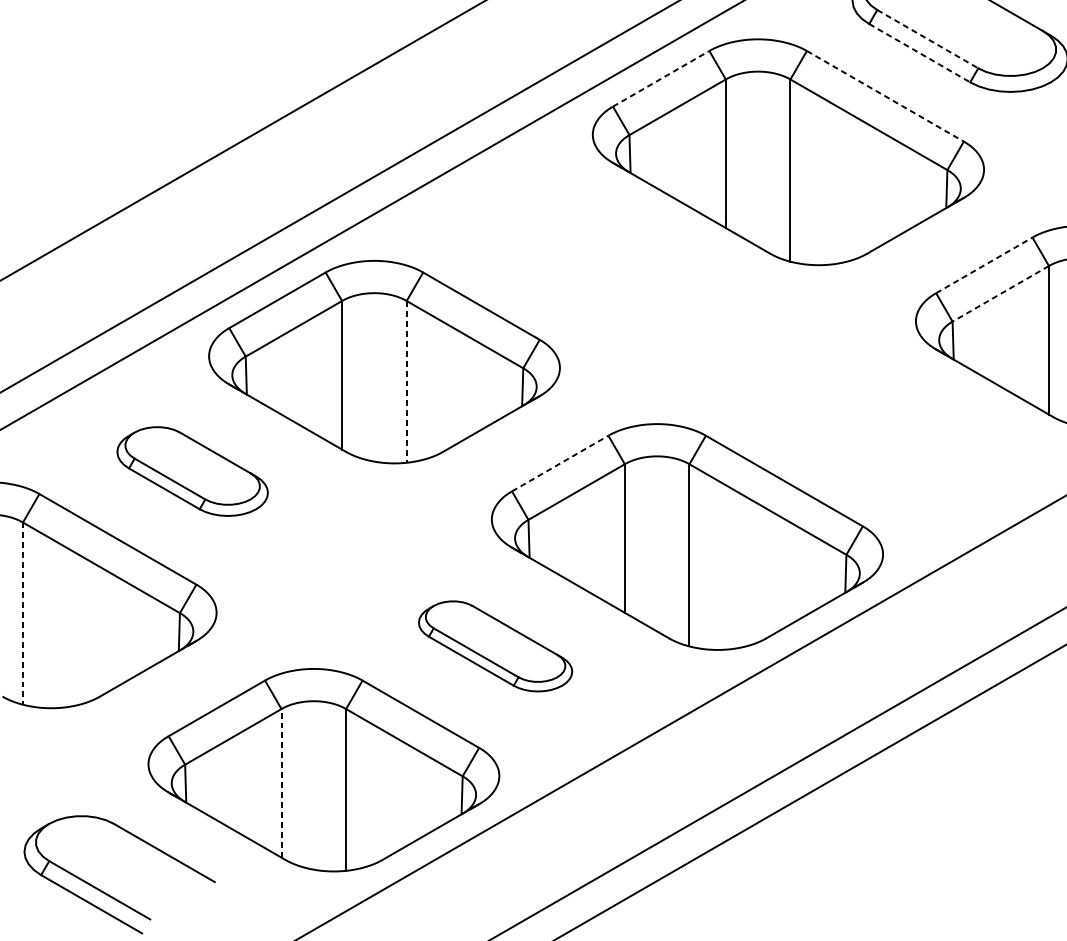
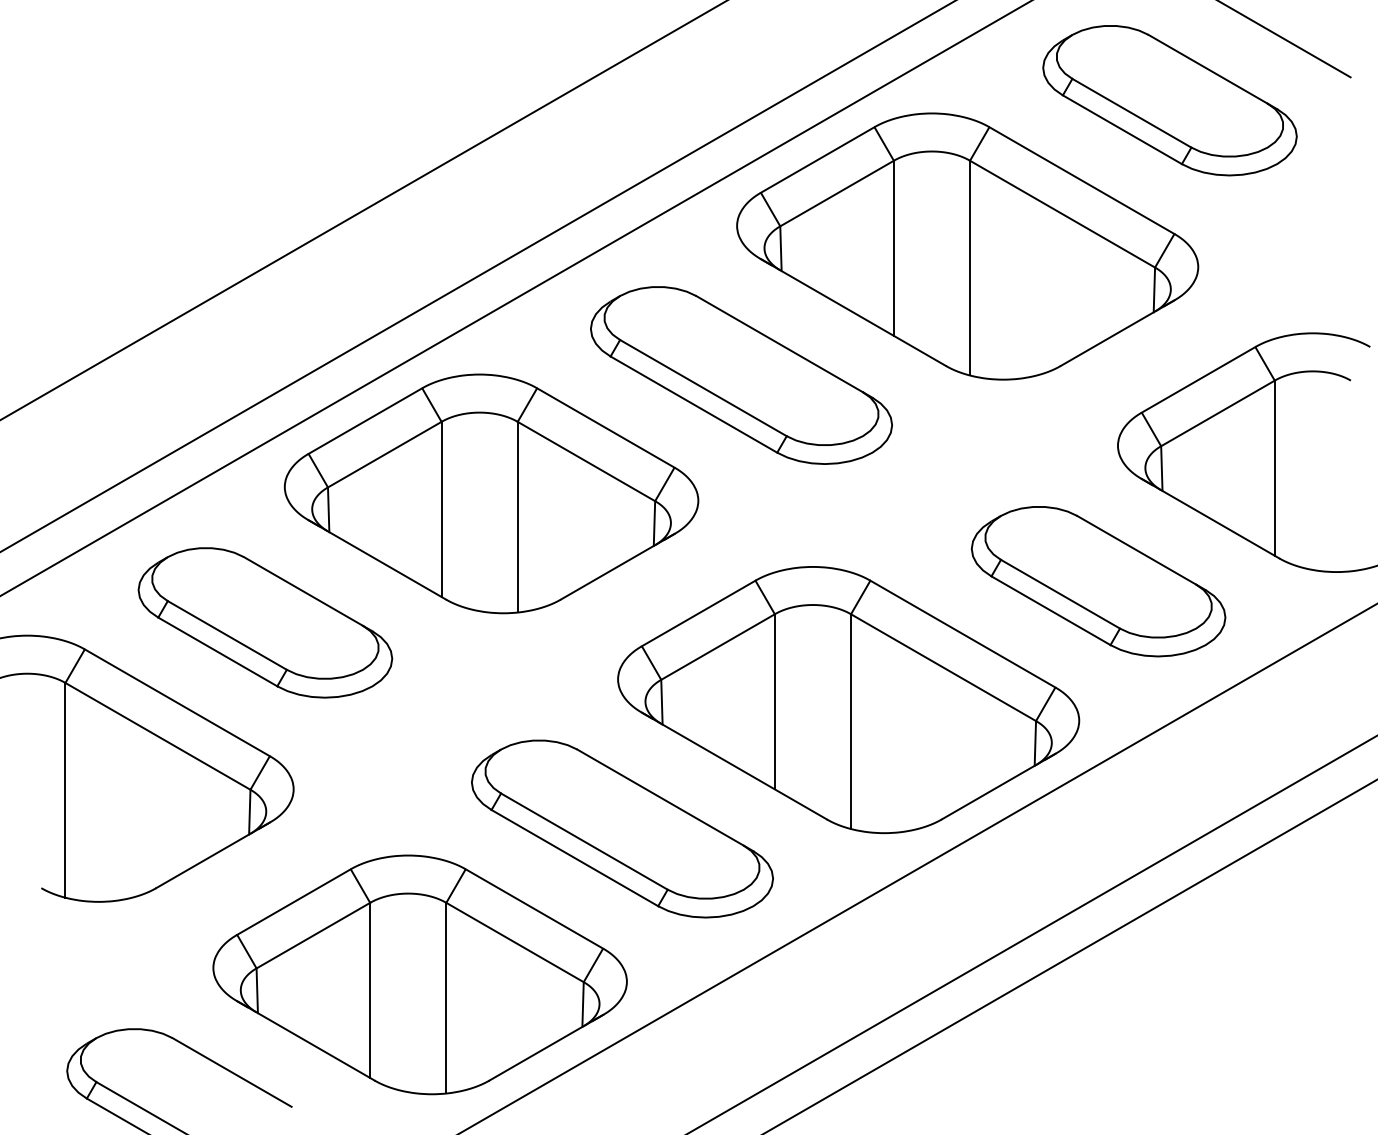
line: (927, 39) -> (1131, 113), dashed -> solid
line: (919, 52) -> (1122, 129), dashed -> solid
line: (661, 78) -> (817, 159), dashed -> solid
line: (885, 96) -> (1081, 180), dashed -> solid
part: (596, 261) -> (741, 375), added
line: (984, 265) -> (1198, 379), dashed -> solid
line: (1000, 293) -> (1217, 413), dashed -> solid
line: (406, 382) -> (517, 517), dashed -> solid
part: (899, 436) -> (1098, 581), added
line: (560, 463) -> (698, 613), dashed -> solid
part: (192, 471) -> (265, 622), size x1.43
line: (23, 613) -> (65, 790), dashed -> solid
part: (495, 645) -> (622, 828), size x1.67
line: (281, 783) -> (370, 990), dashed -> solid

